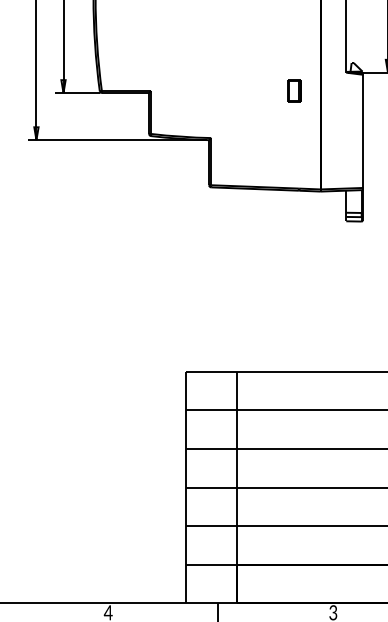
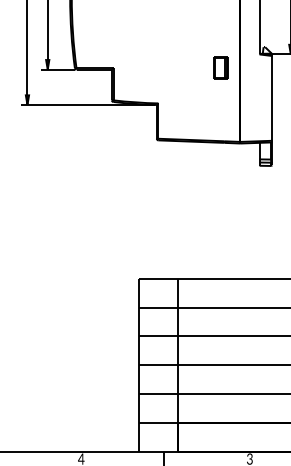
part: (294, 90) -> (220, 67), size x1.4

